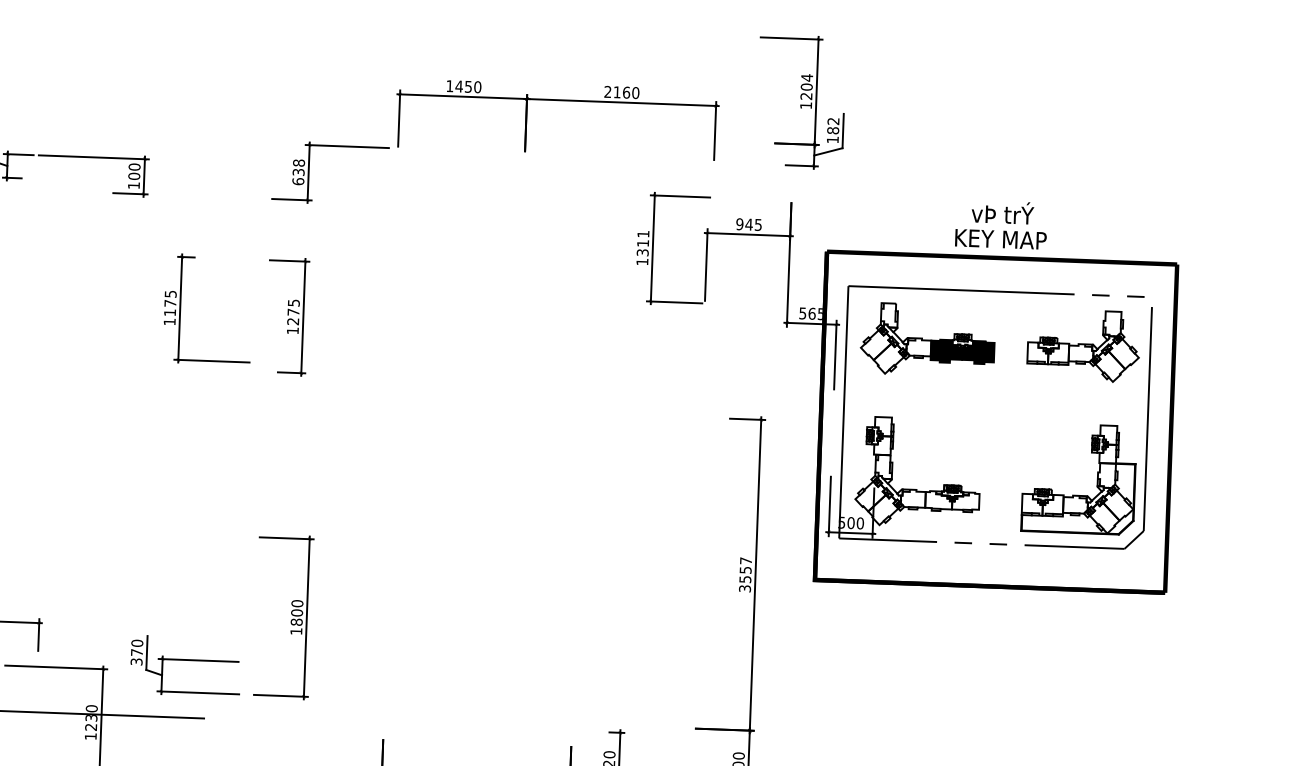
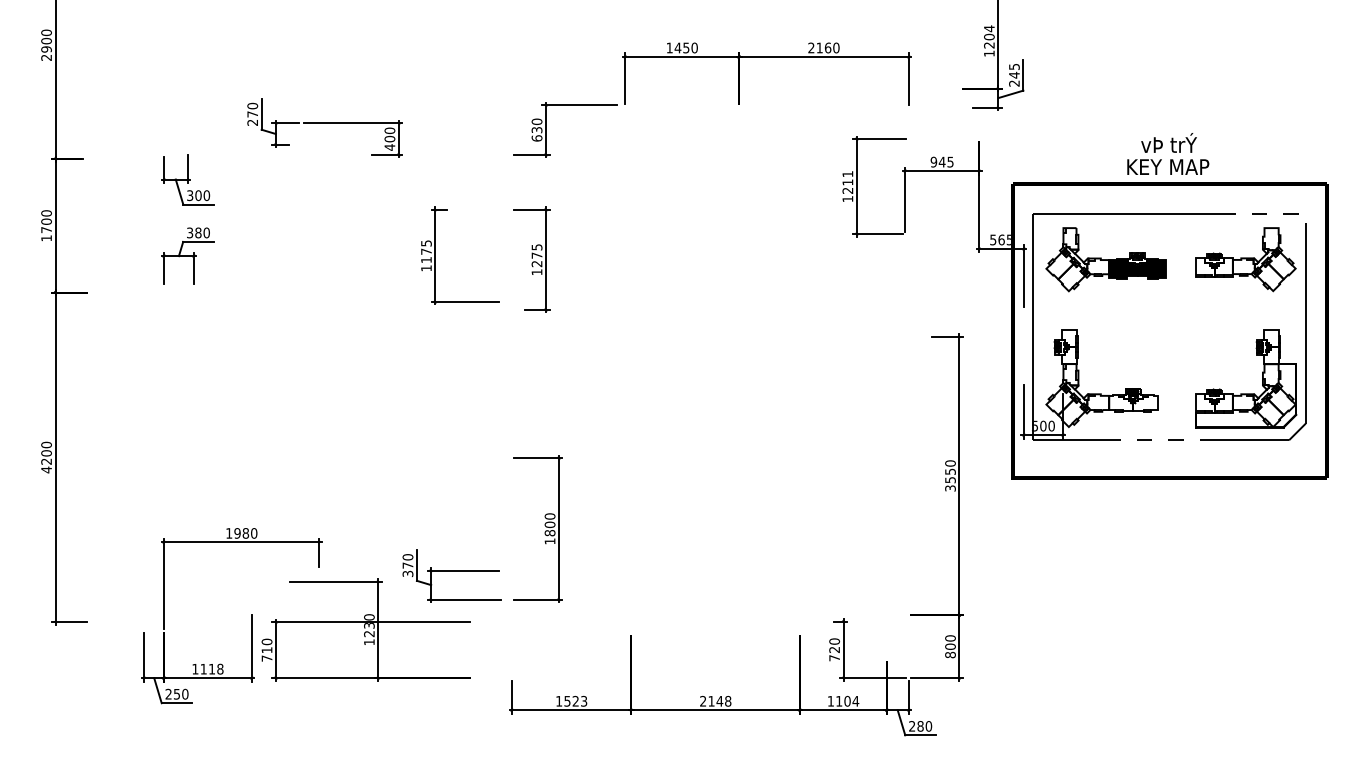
text: (833, 130) -> (1014, 75), 182 -> 245
text: (298, 162) -> (536, 121), 638 -> 630
text: (133, 185) -> (389, 147), 100 -> 400
text: (643, 252) -> (848, 190), 1311 -> 1211
text: (746, 560) -> (950, 463), 3557 -> 3550

